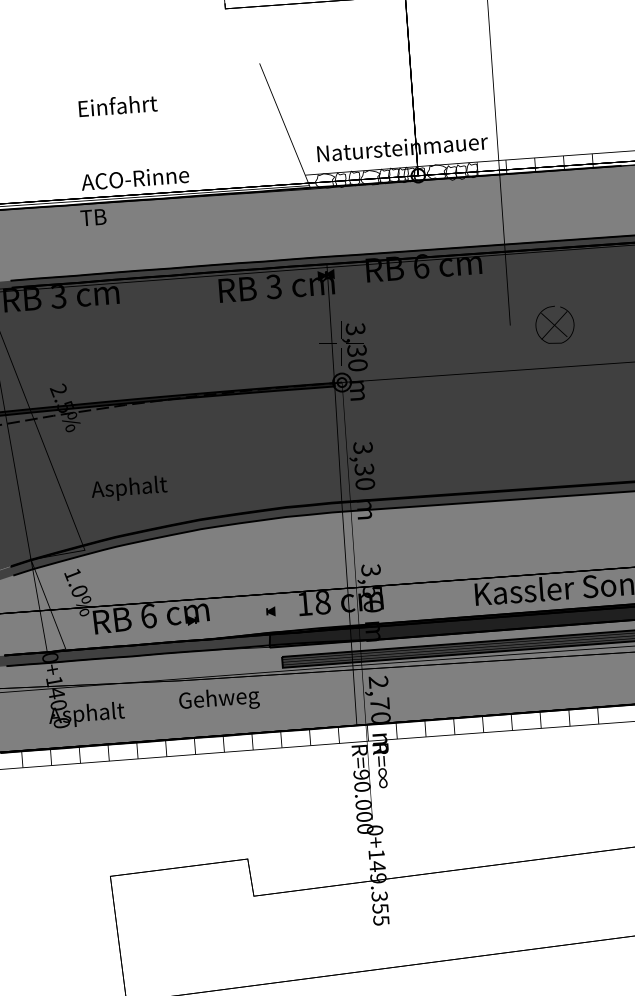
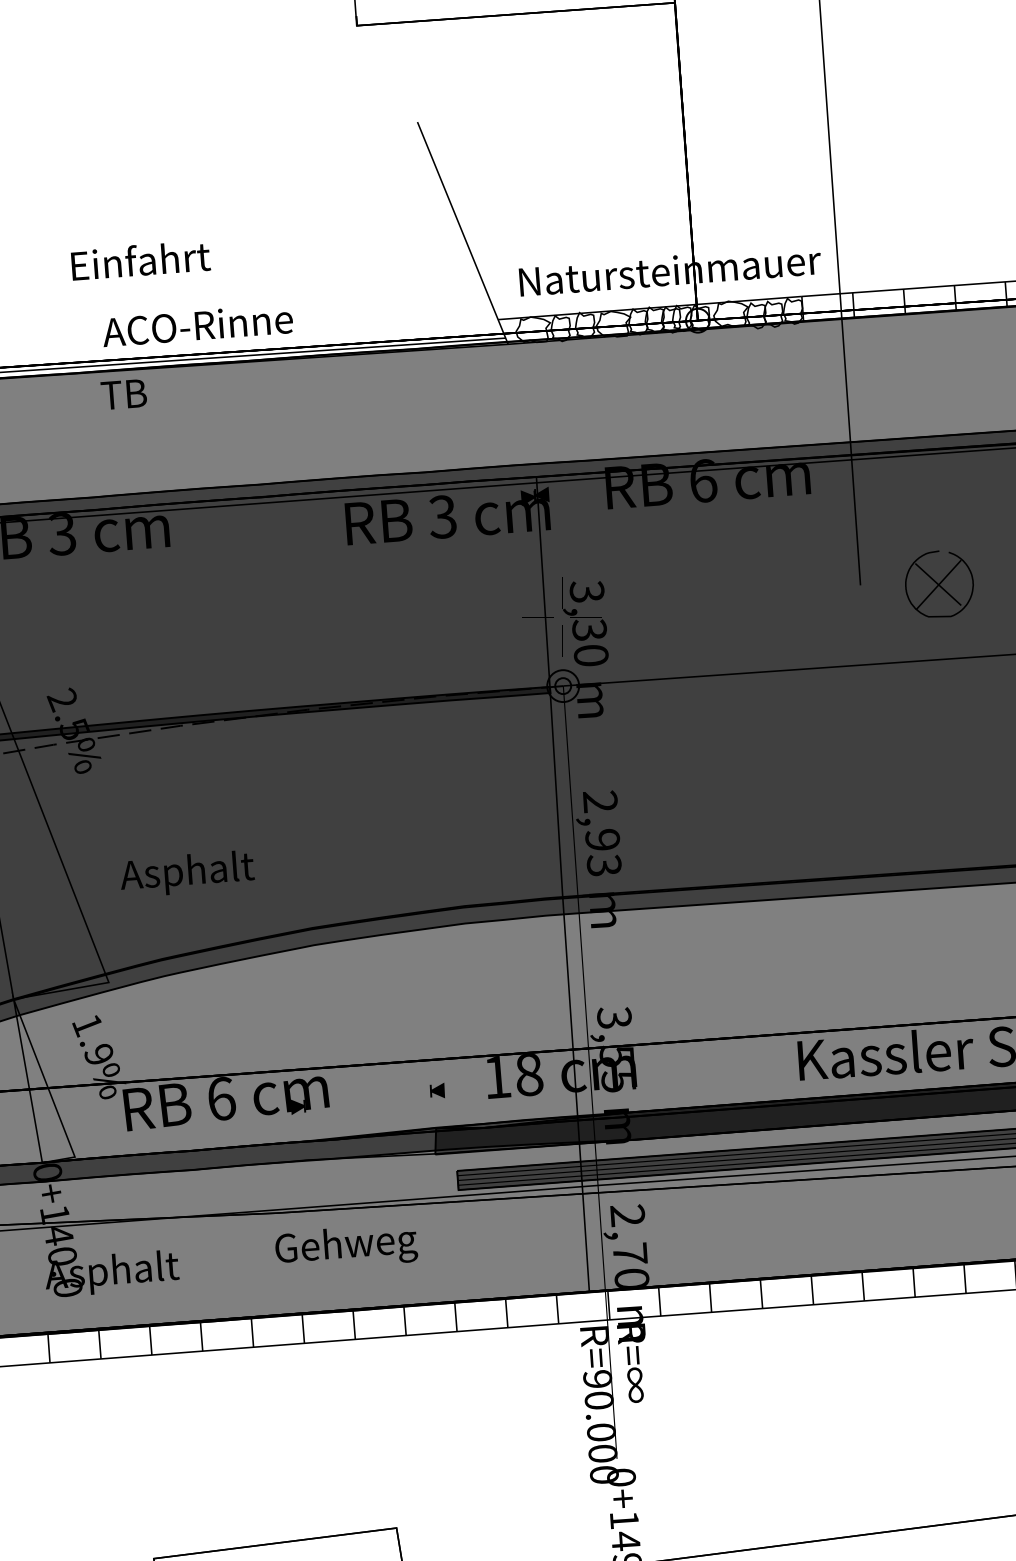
text: (117, 106) -> (139, 261), moved
text: (363, 465) -> (601, 832), 3,30 -> 2,93
text: (78, 590) -> (97, 1053), 1.0% -> 1.9%
text: (373, 606) -> (618, 1081), 3,50 -> 3,55

